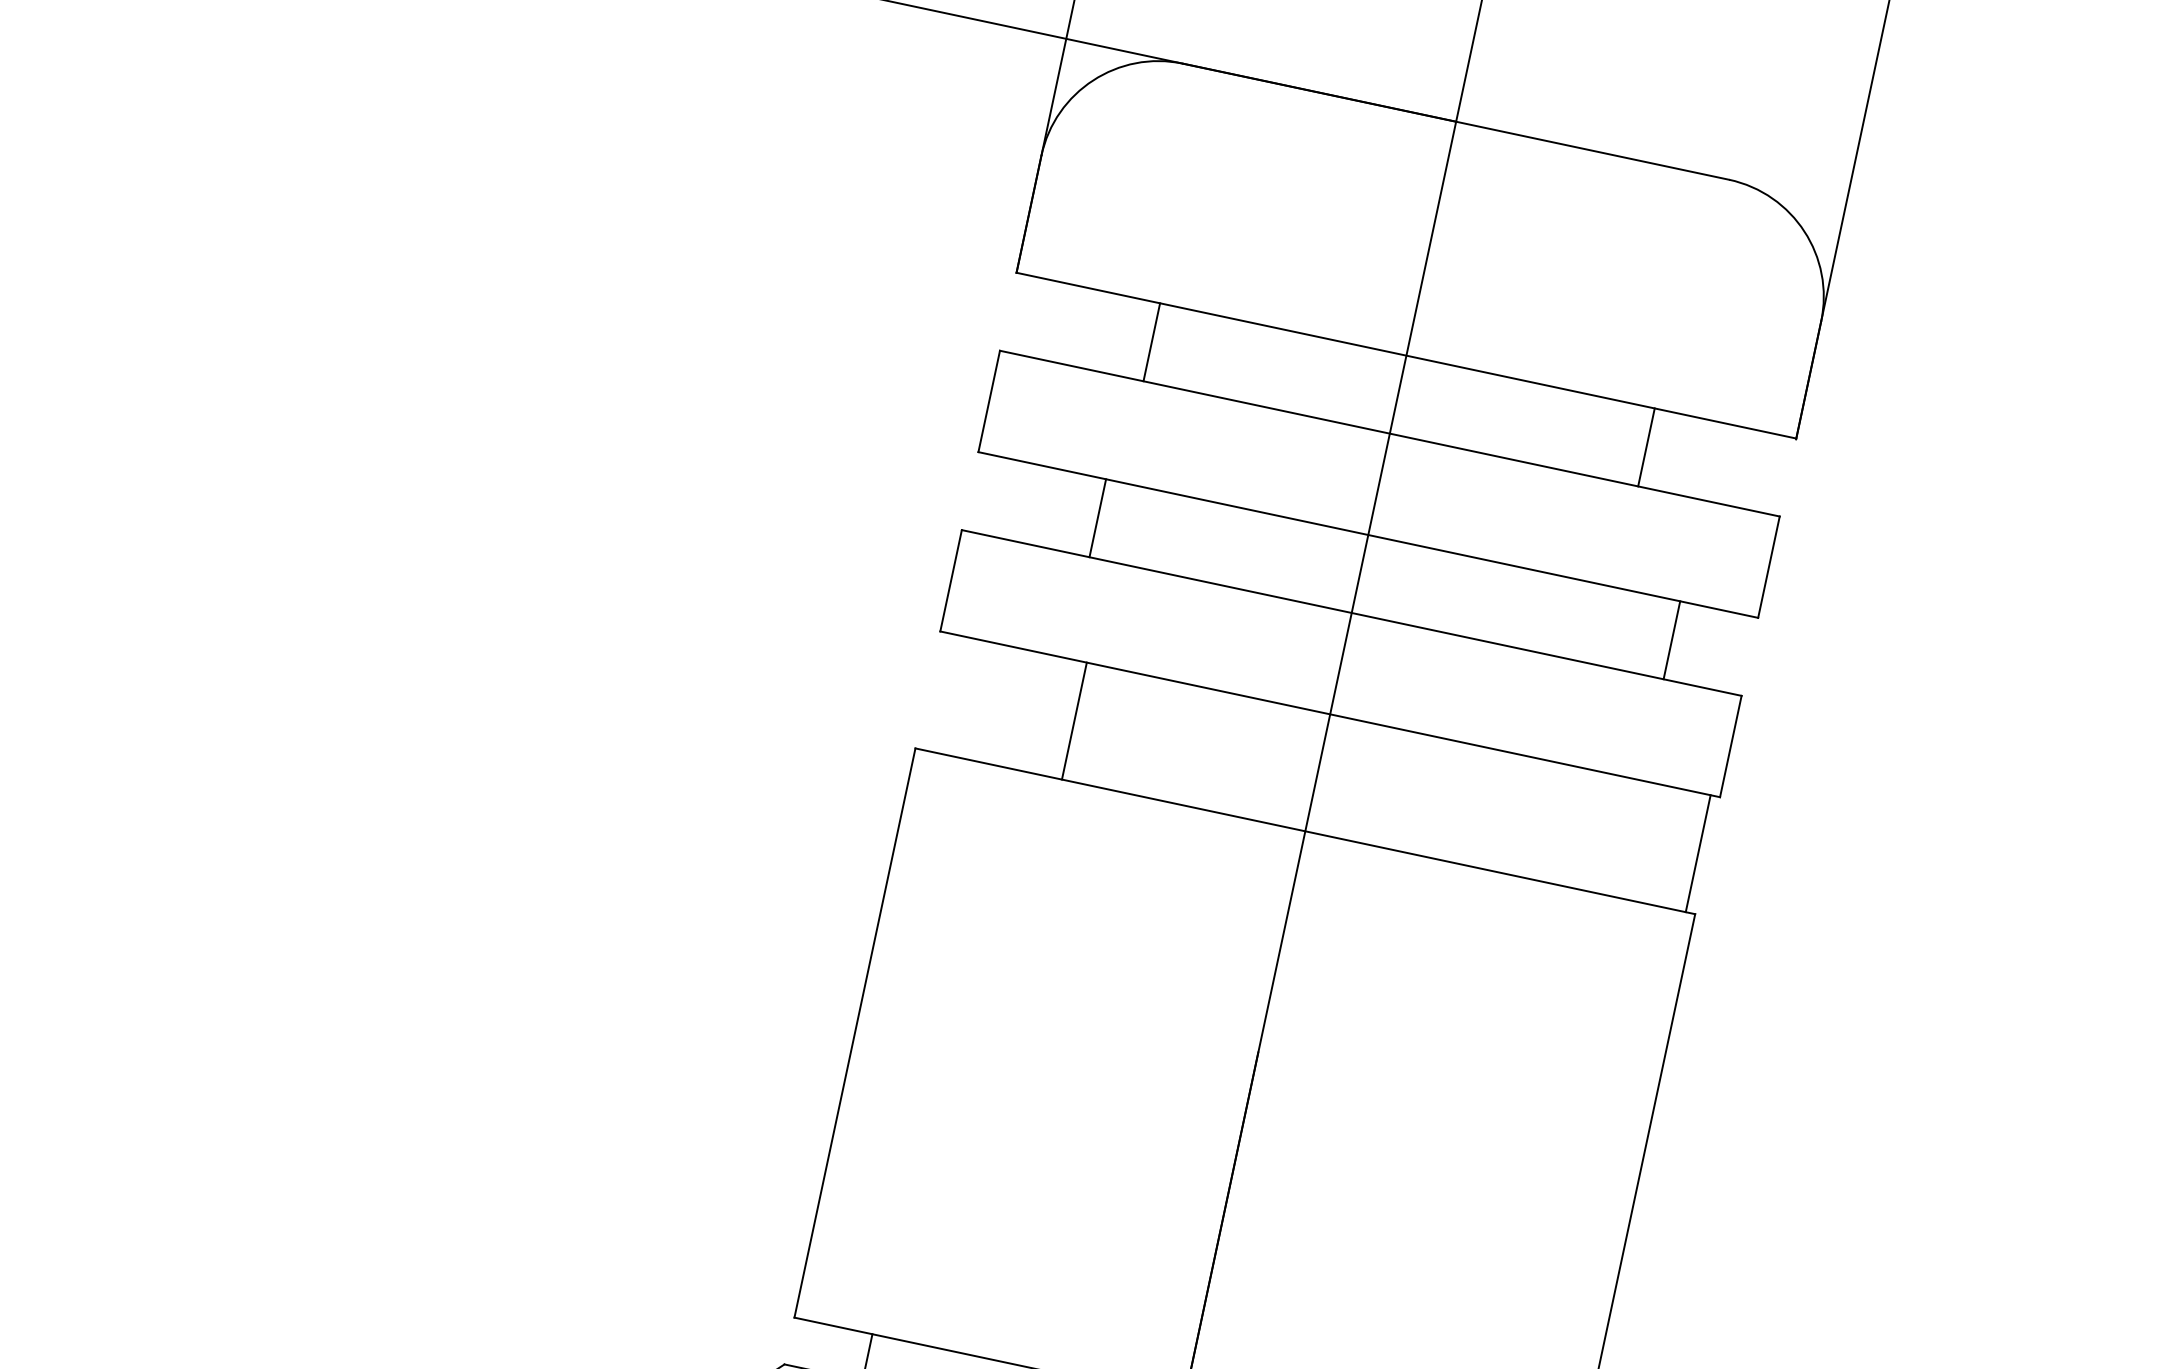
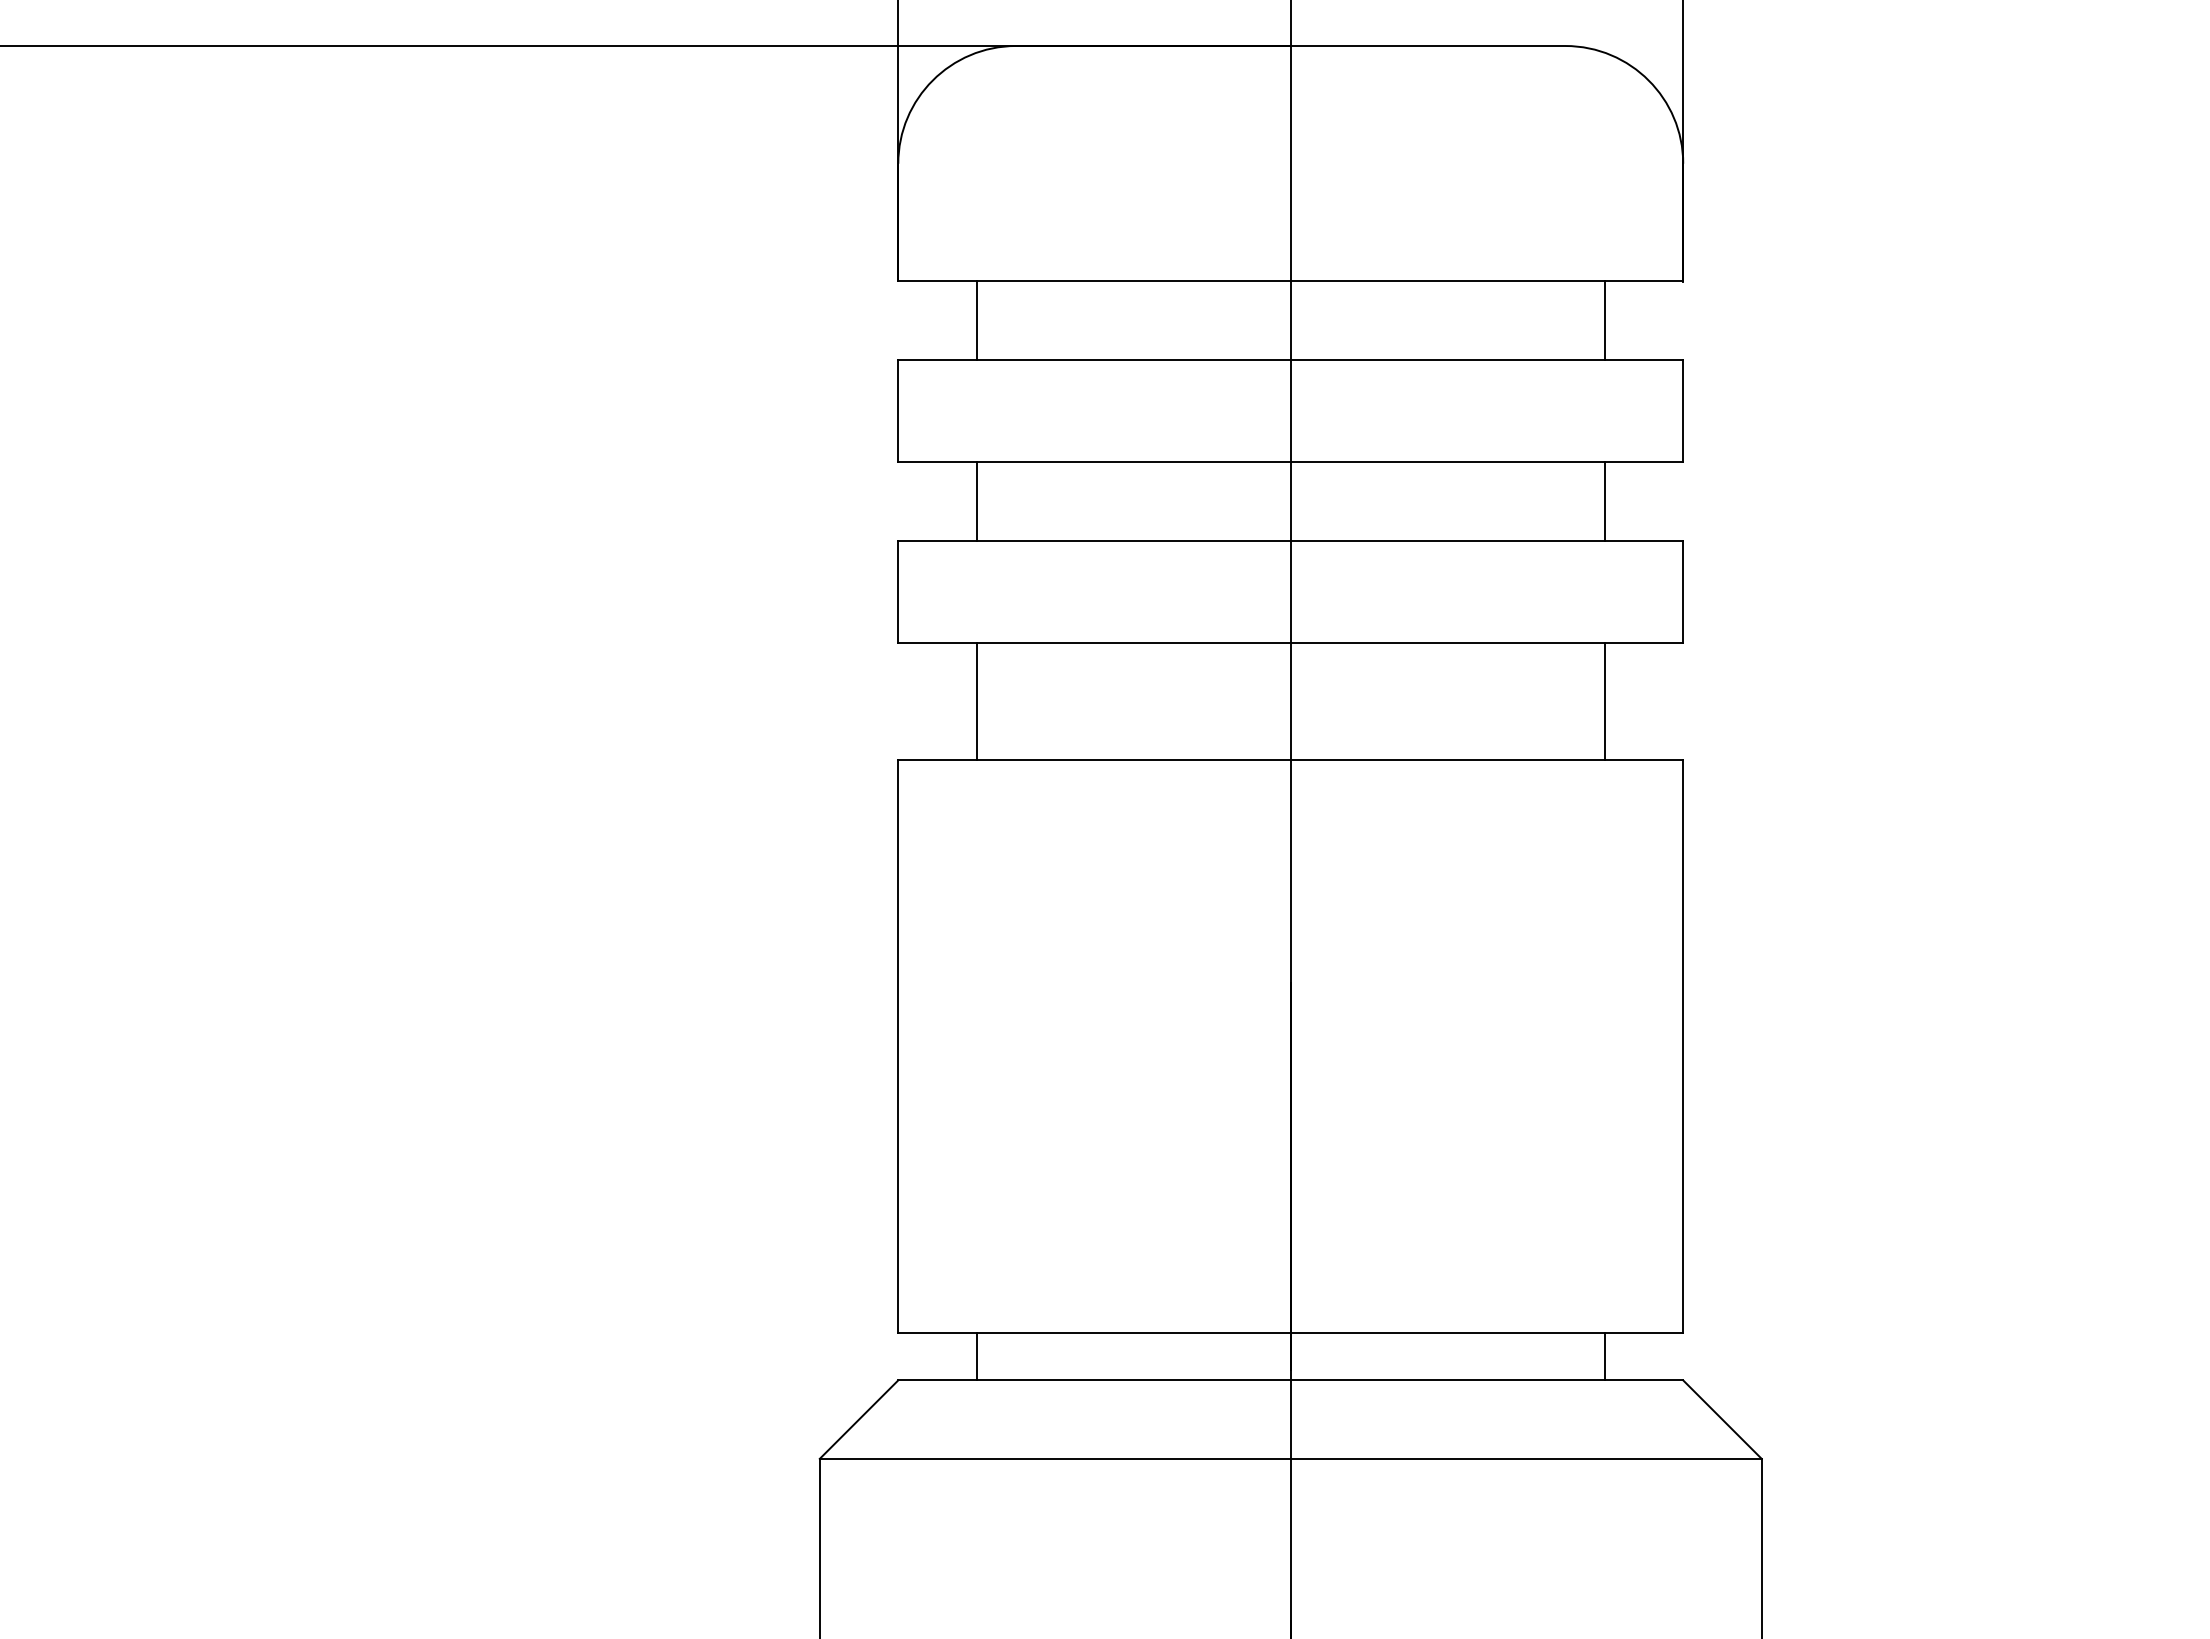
line: (1151, 342) -> (976, 320), moved
line: (1646, 447) -> (1604, 320), moved
line: (1097, 518) -> (976, 501), moved
line: (1074, 721) -> (976, 701), moved
line: (1697, 853) -> (1604, 701), moved

